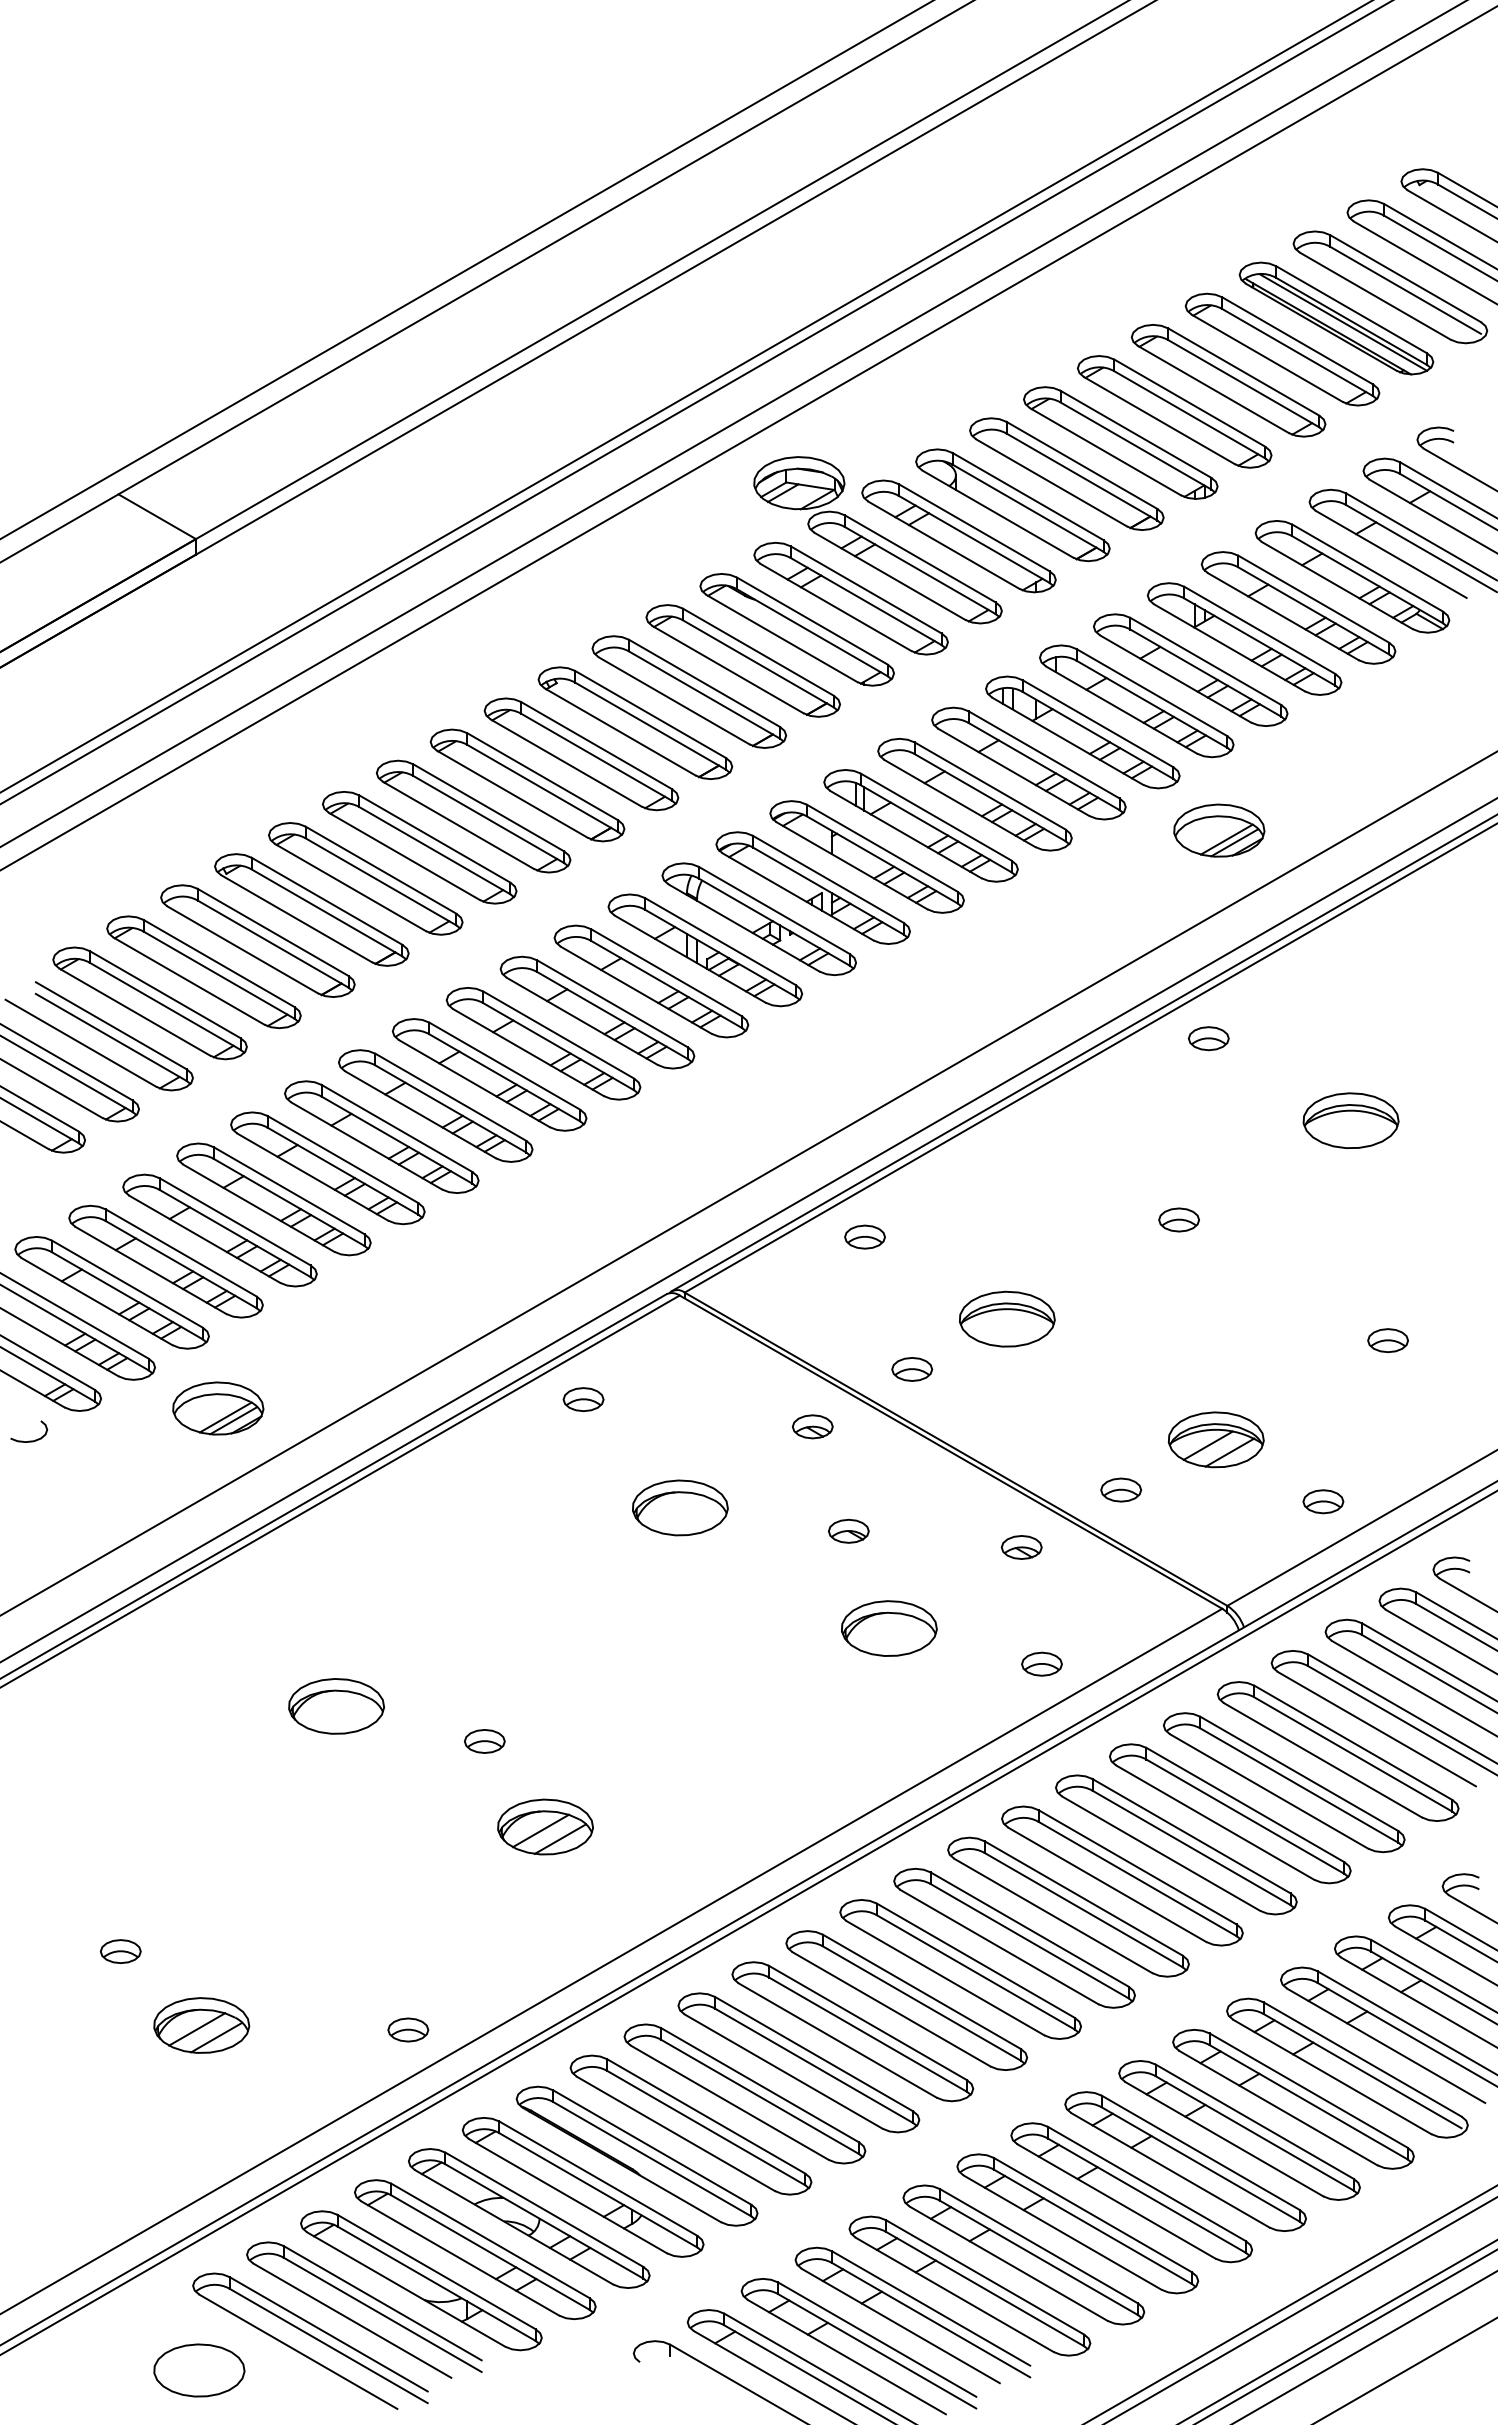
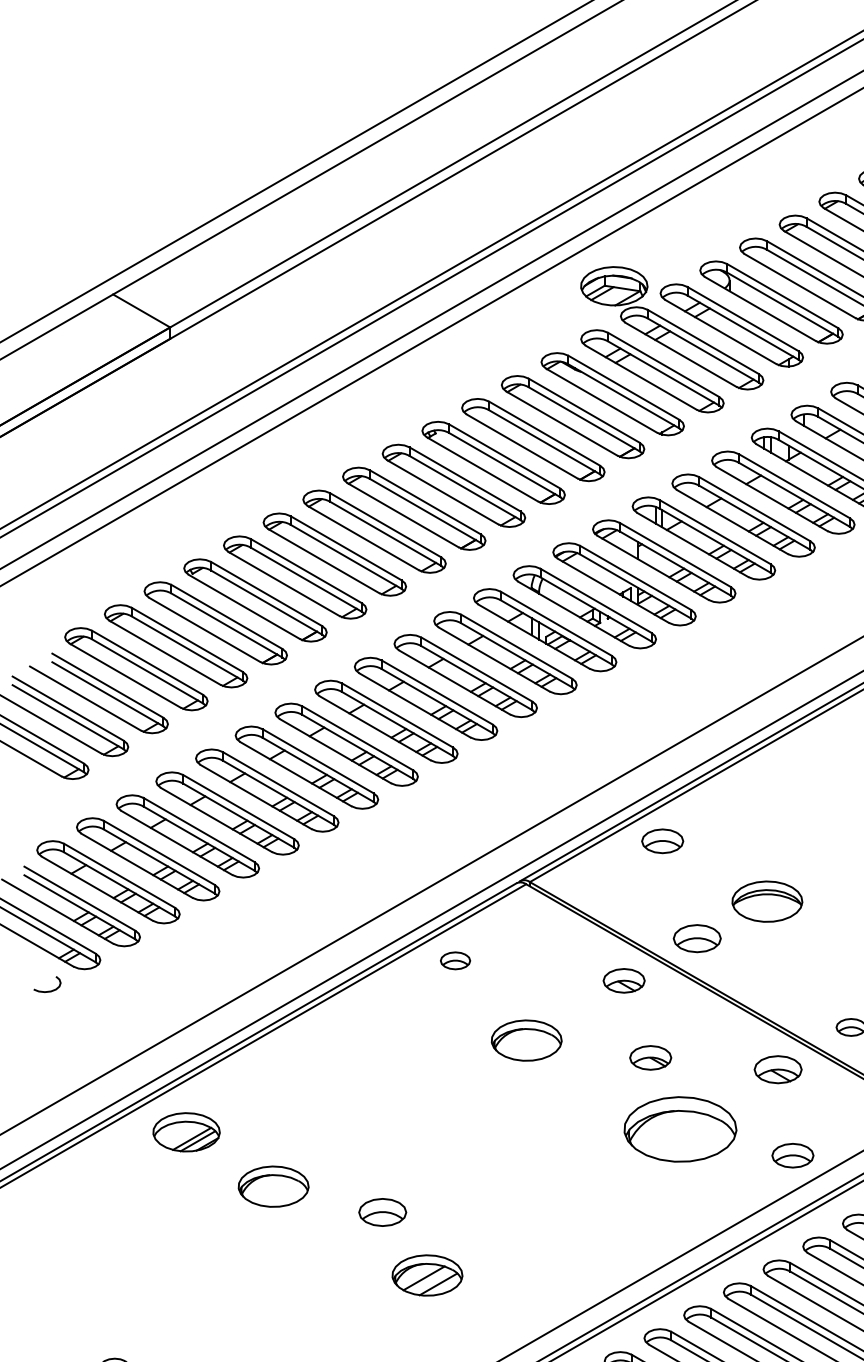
part: (864, 1236) -> (662, 840), size x1.4
part: (912, 1369) -> (697, 938), size x1.6
part: (218, 1408) -> (186, 1132), moved
part: (812, 1426) -> (624, 980), size x1.4
part: (848, 1530) -> (650, 1057), size x1.4
part: (1021, 1547) -> (777, 1069), size x1.6
part: (889, 1628) -> (680, 1129), size x1.6
part: (1041, 1663) -> (792, 1155), size x1.4
part: (484, 1741) -> (382, 1212), size x1.6

